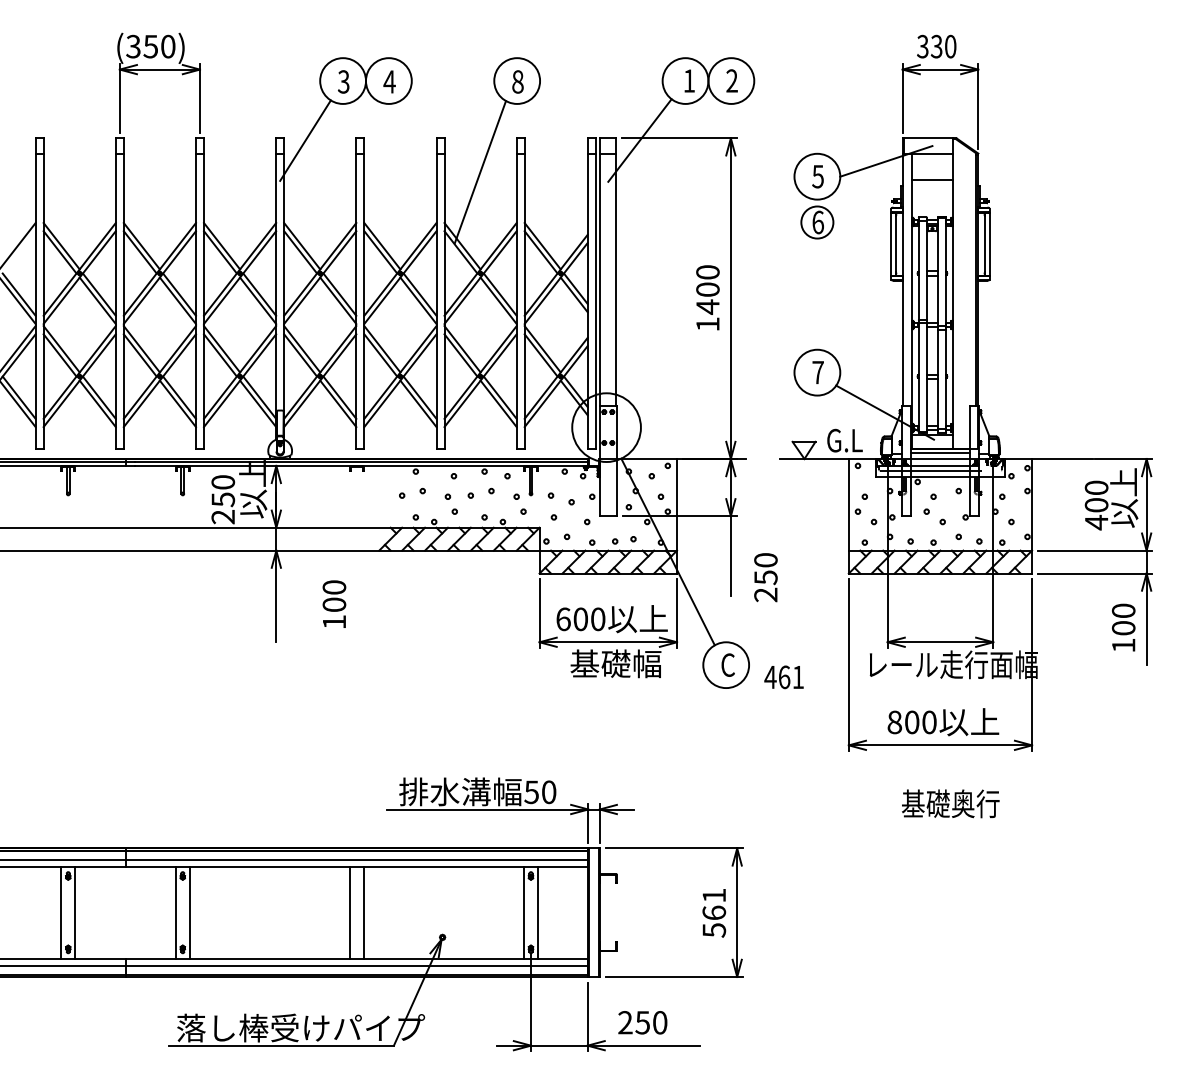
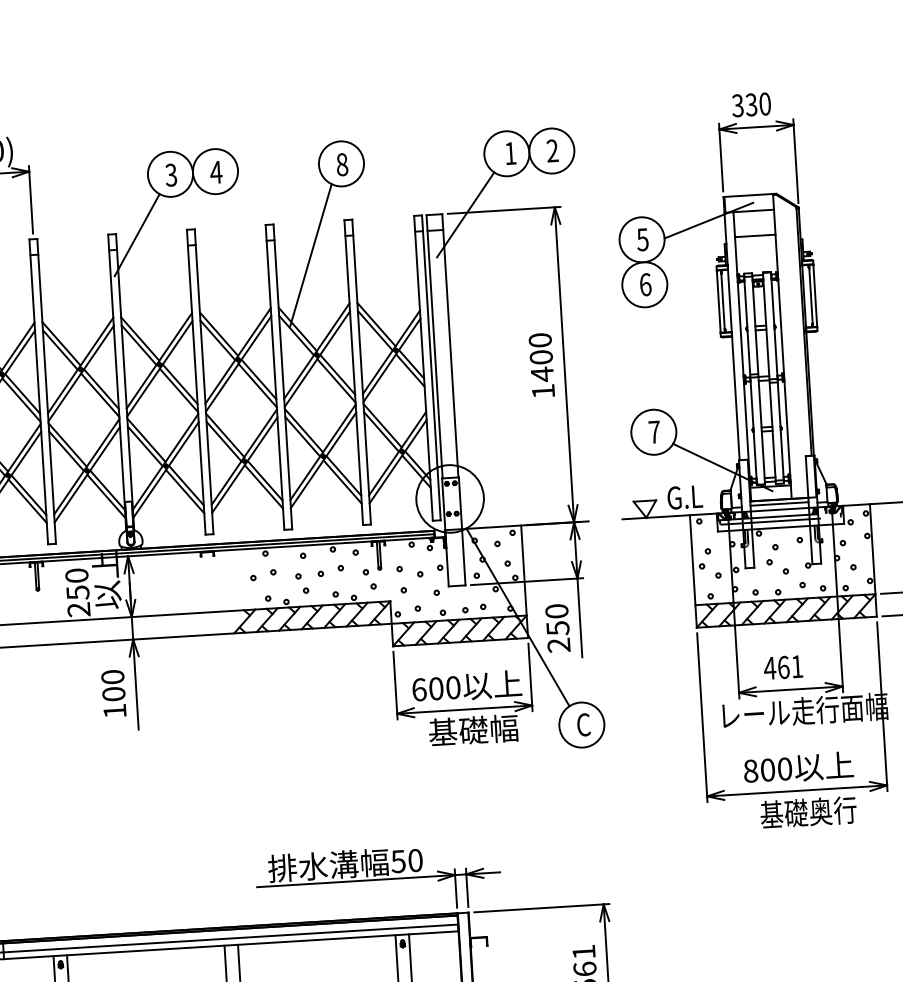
circle: (817, 222) -> (644, 284), size x1.43
text: (765, 577) -> (557, 628), moved
text: (334, 603) -> (113, 692), moved
text: (783, 677) -> (782, 667), moved
text: (950, 803) -> (808, 812), moved

